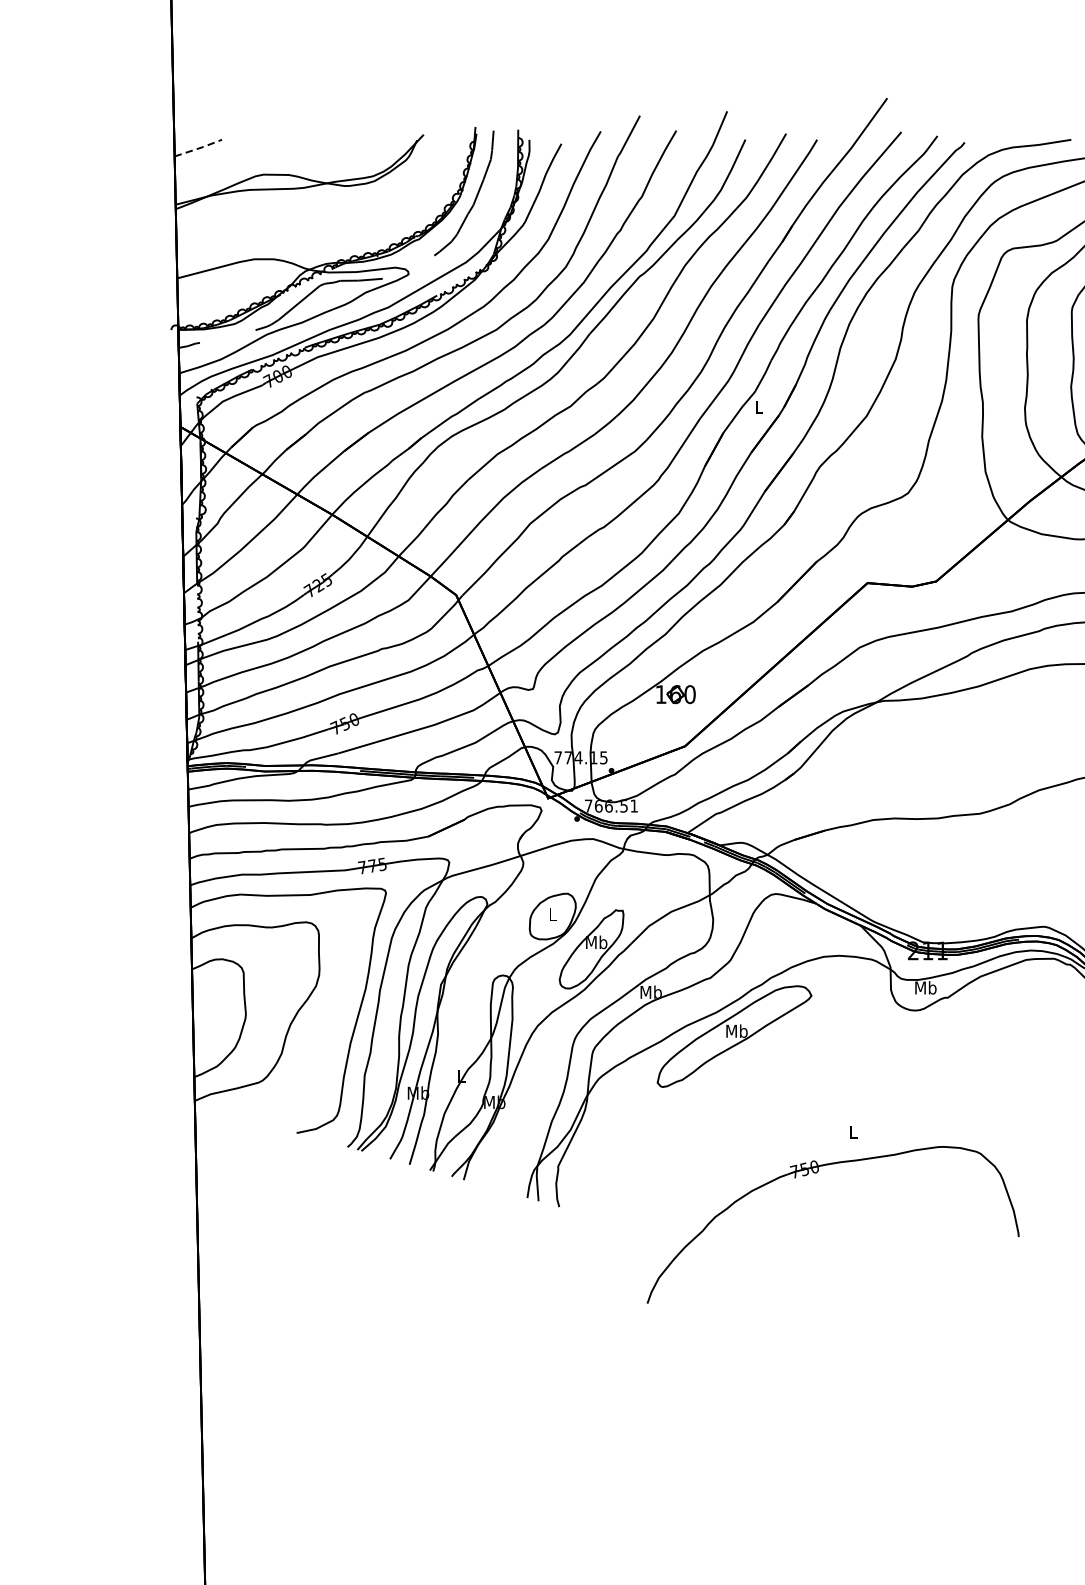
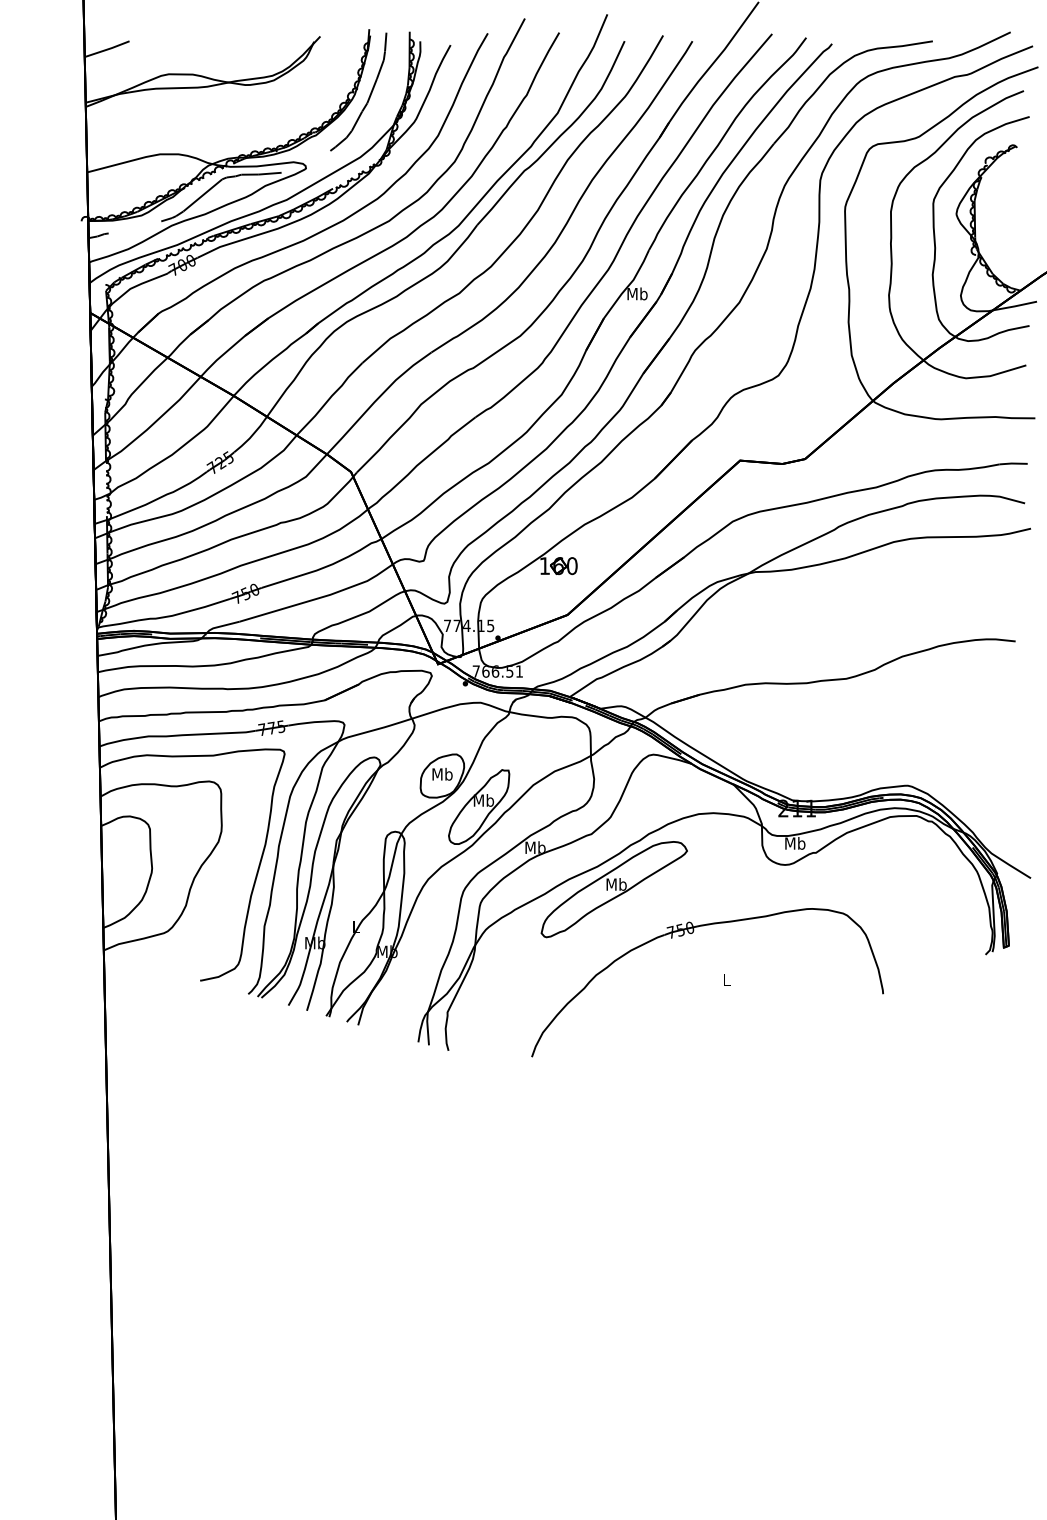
line: (199, 148) -> (108, 49), dashed -> solid
text: (759, 406) -> (637, 293), L -> Mb
text: (552, 913) -> (442, 773), L -> Mb
part: (817, 1172) -> (692, 933), moved

